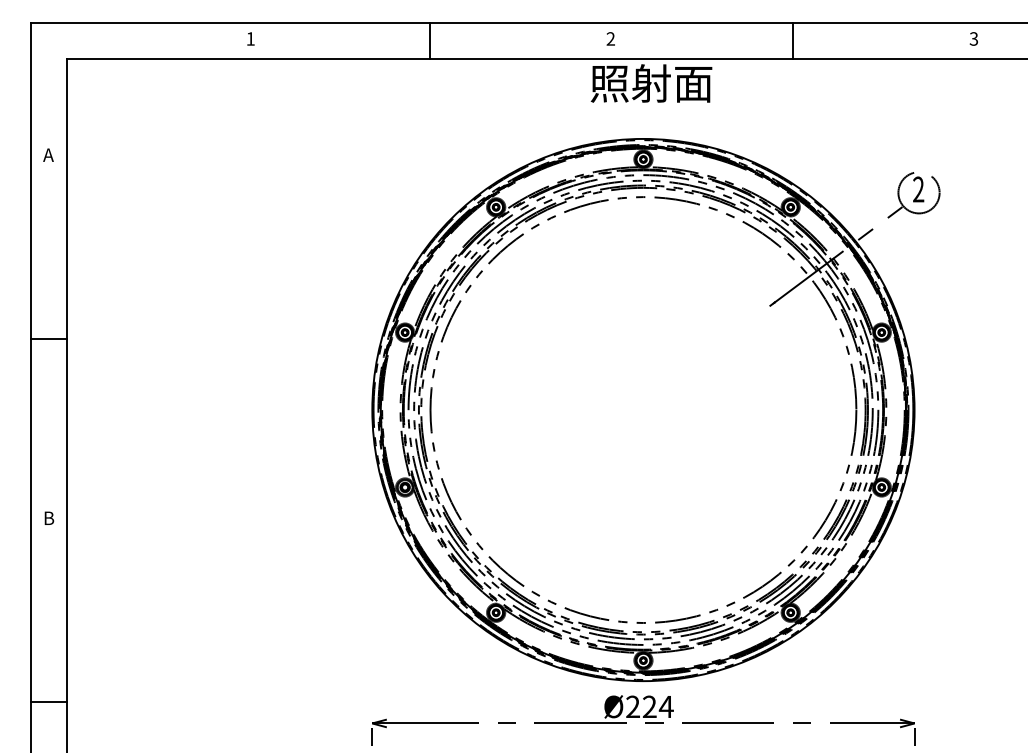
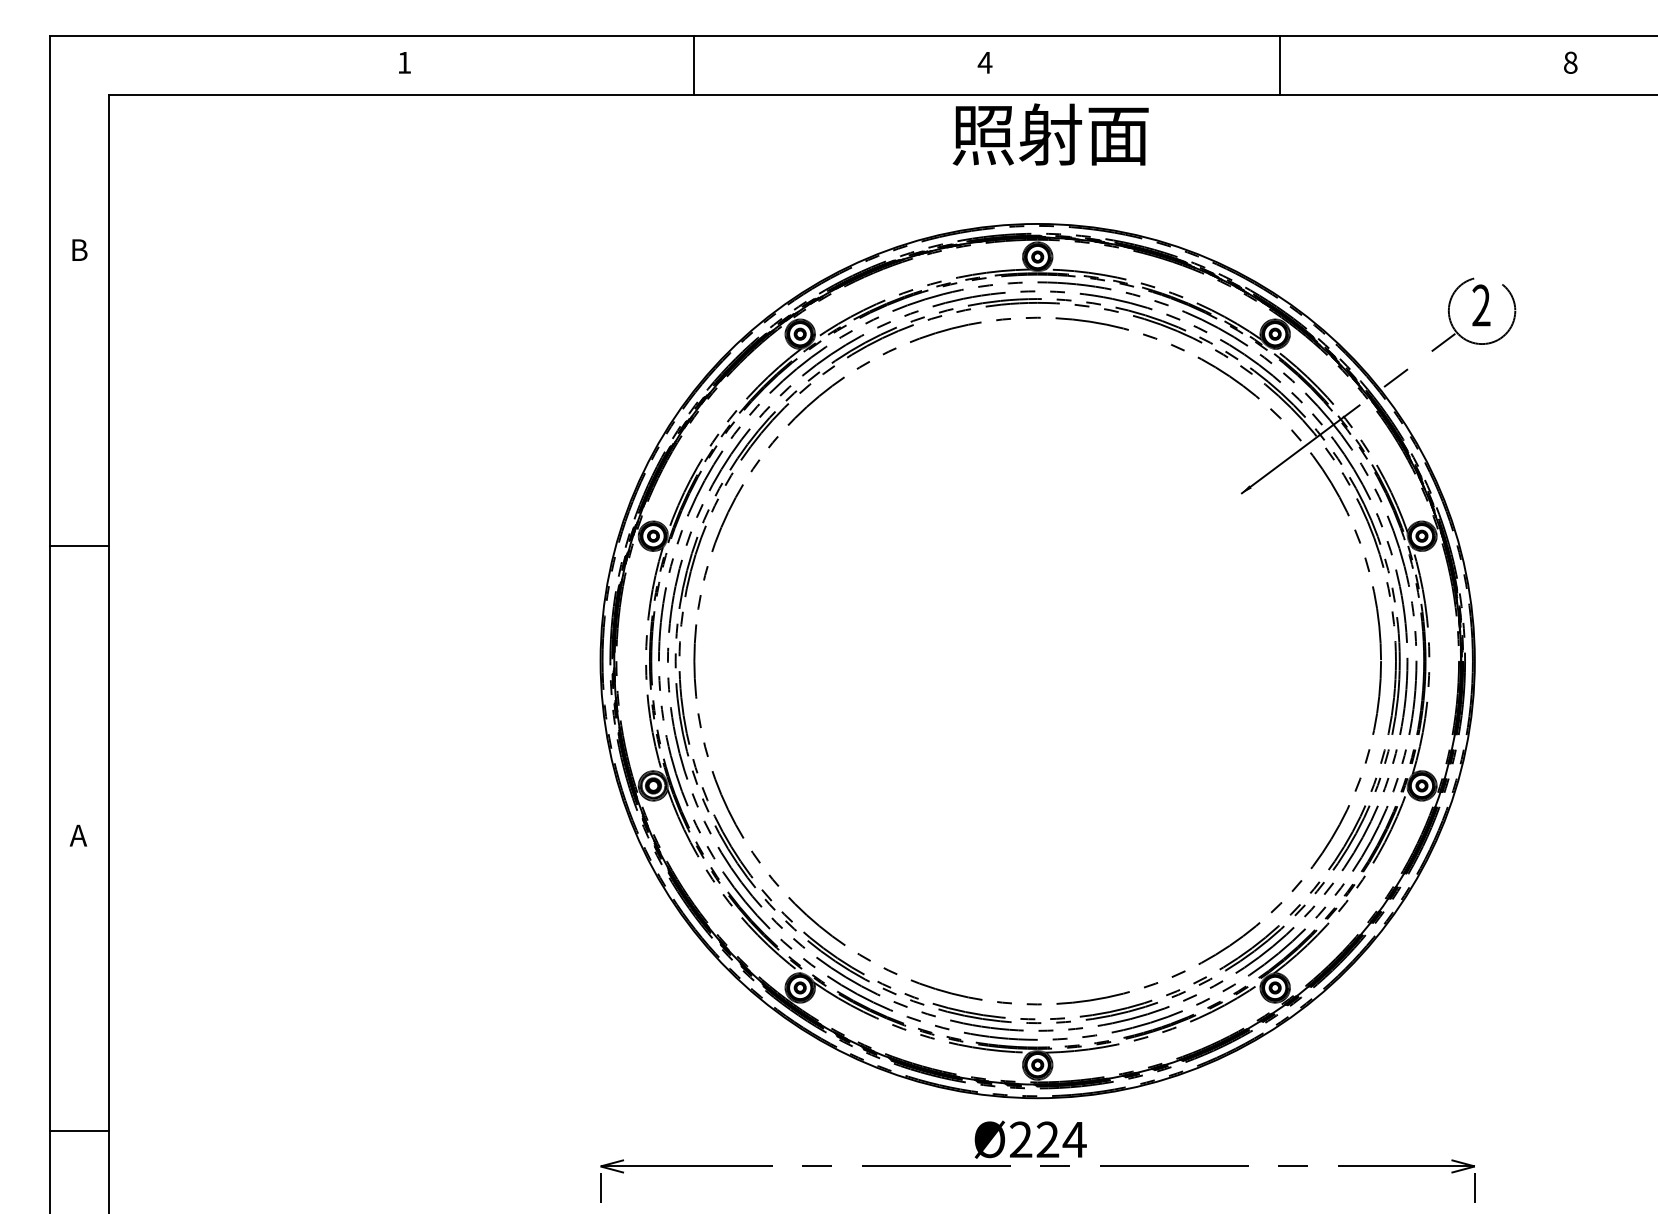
text: (610, 38) -> (984, 62), 2 -> 4
text: (973, 38) -> (1569, 62), 3 -> 8
text: (48, 154) -> (78, 249), A -> B
text: (48, 517) -> (78, 834), B -> A

